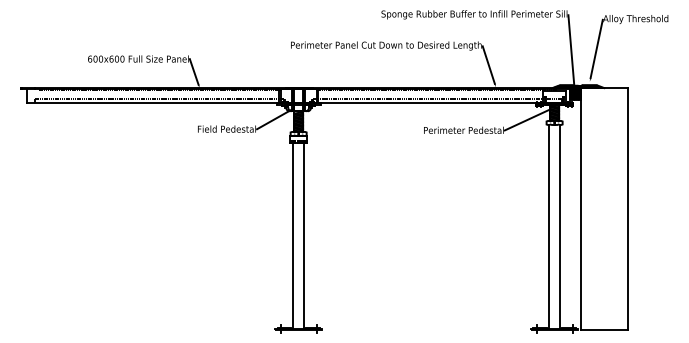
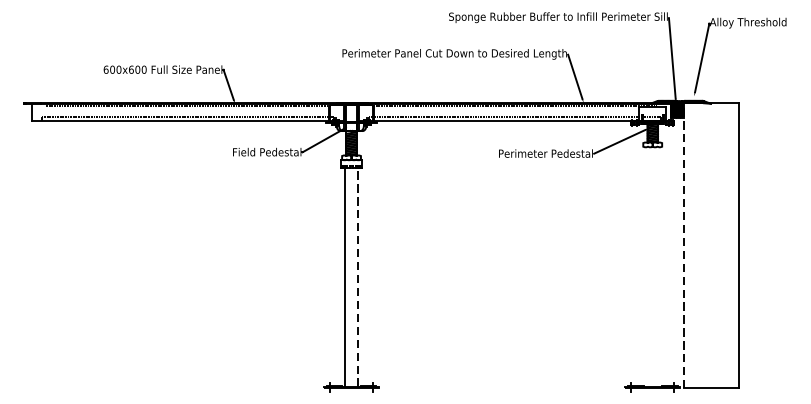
line: (581, 208) -> (684, 245), solid -> dashed
line: (549, 226) -> (646, 266), removed
line: (559, 226) -> (658, 266), removed
line: (303, 235) -> (357, 277), solid -> dashed

